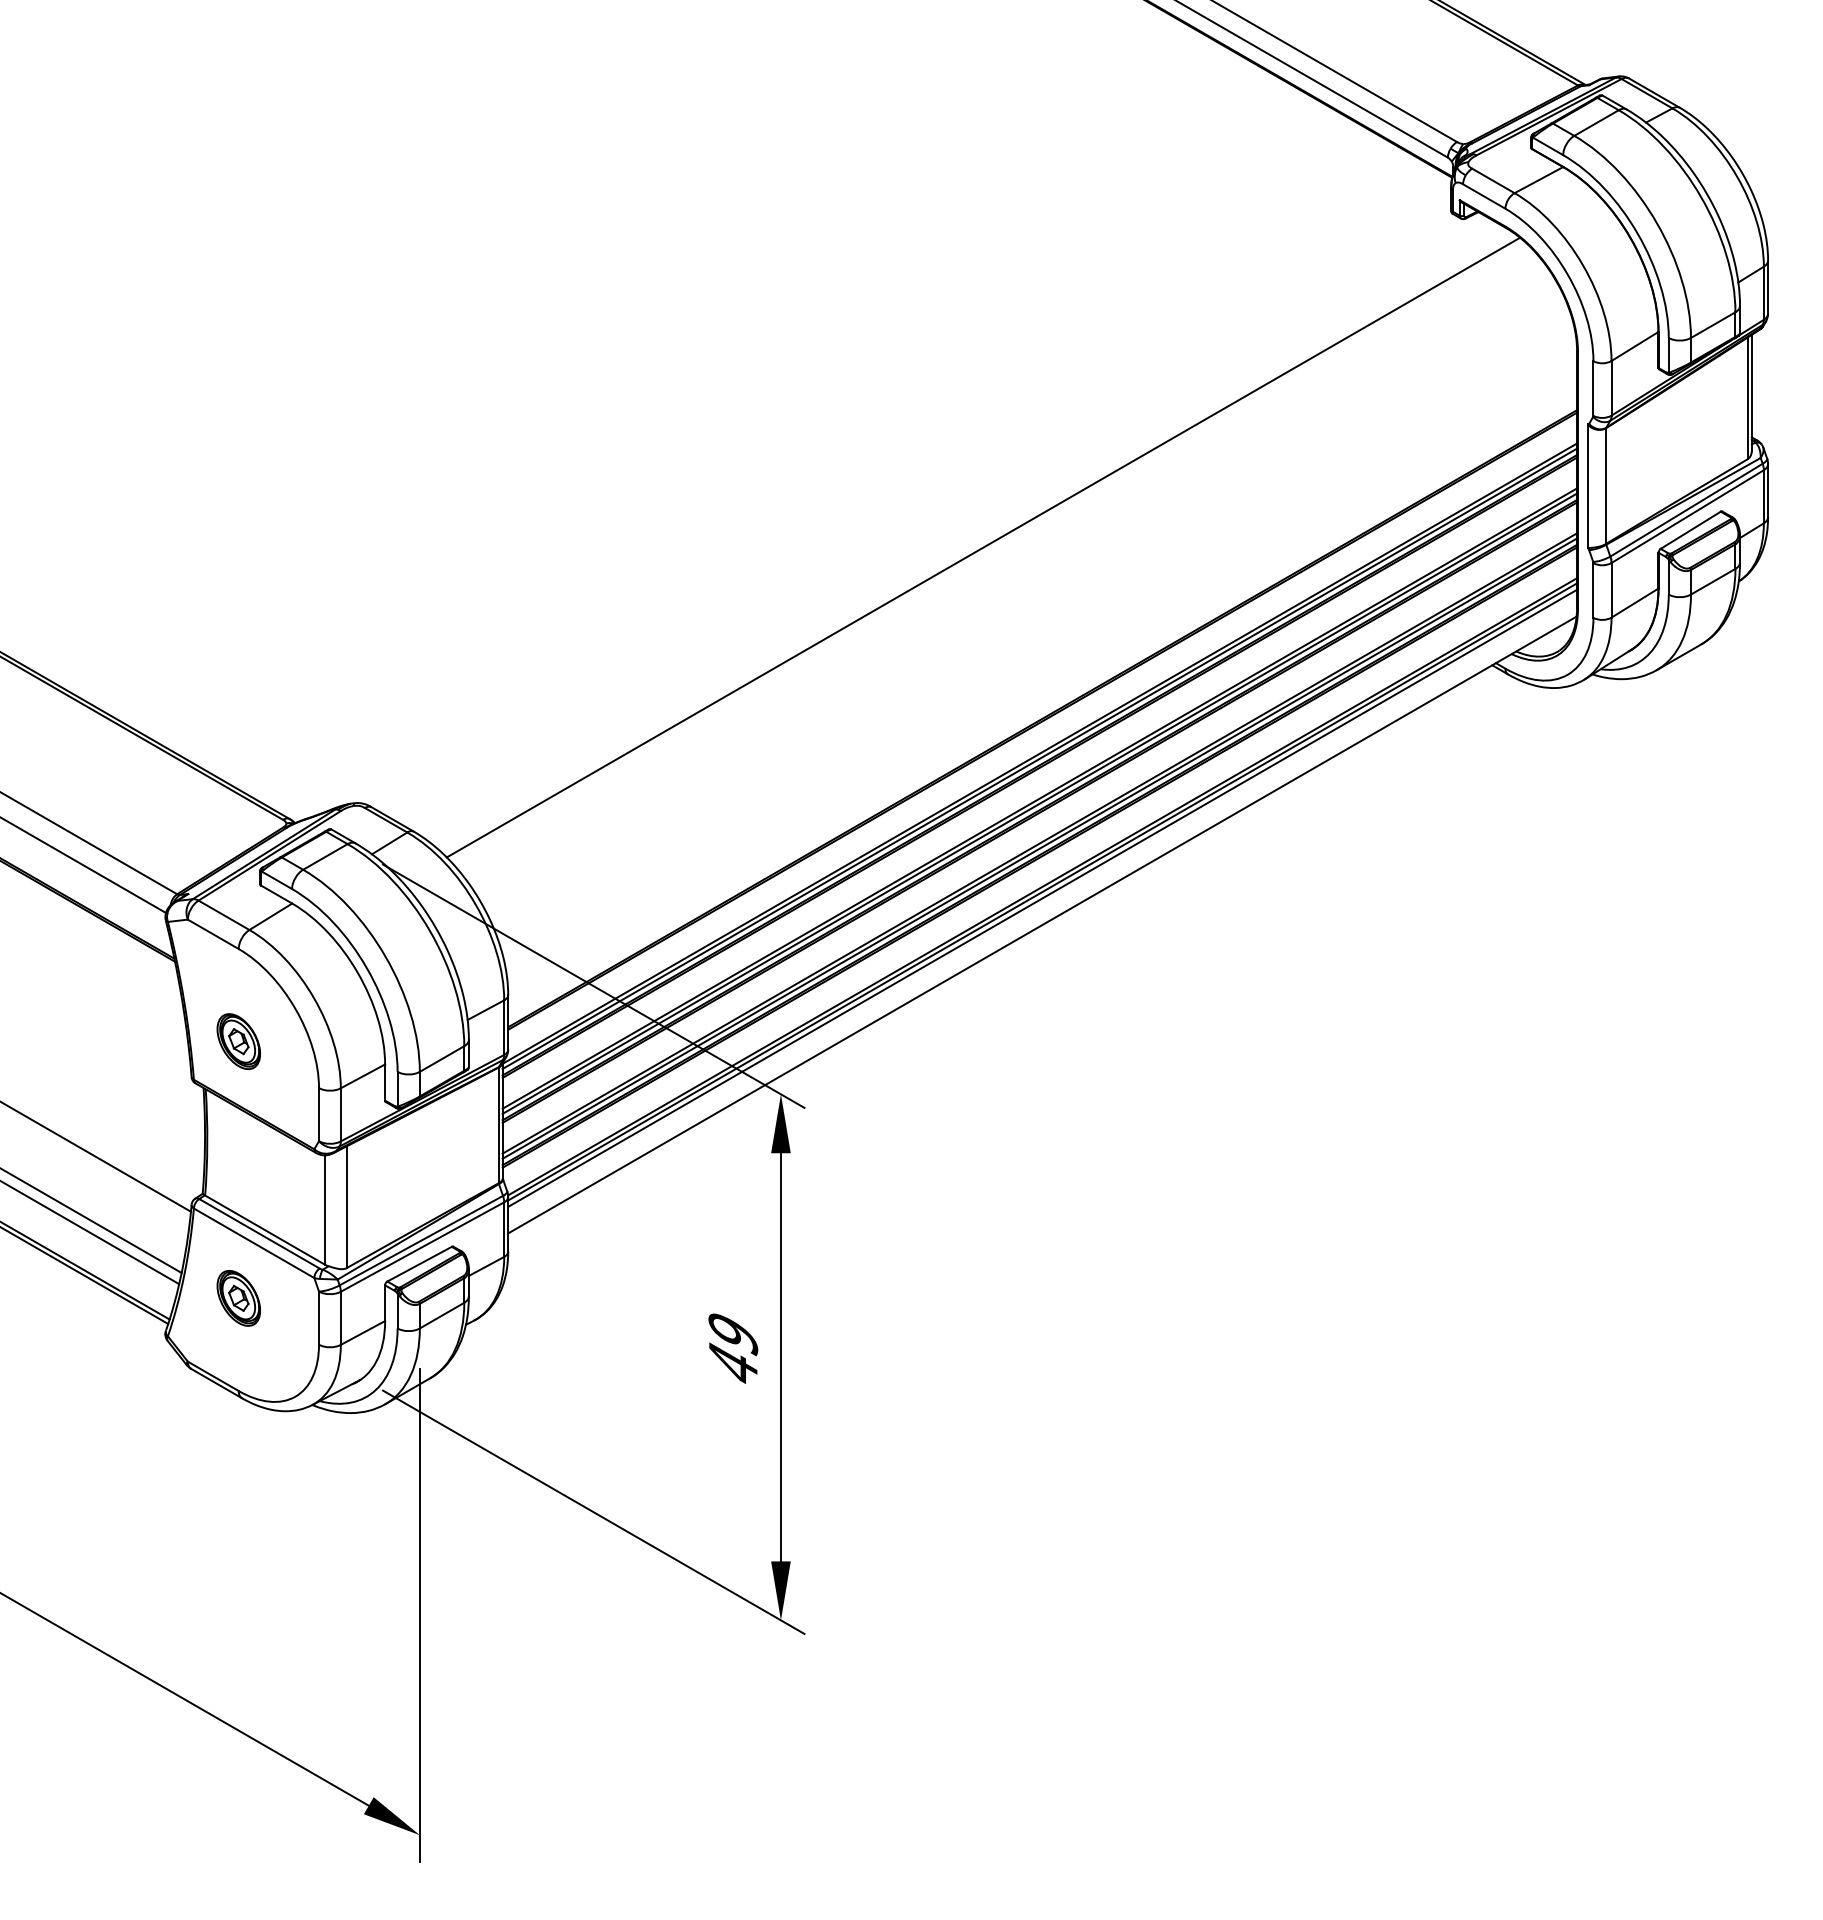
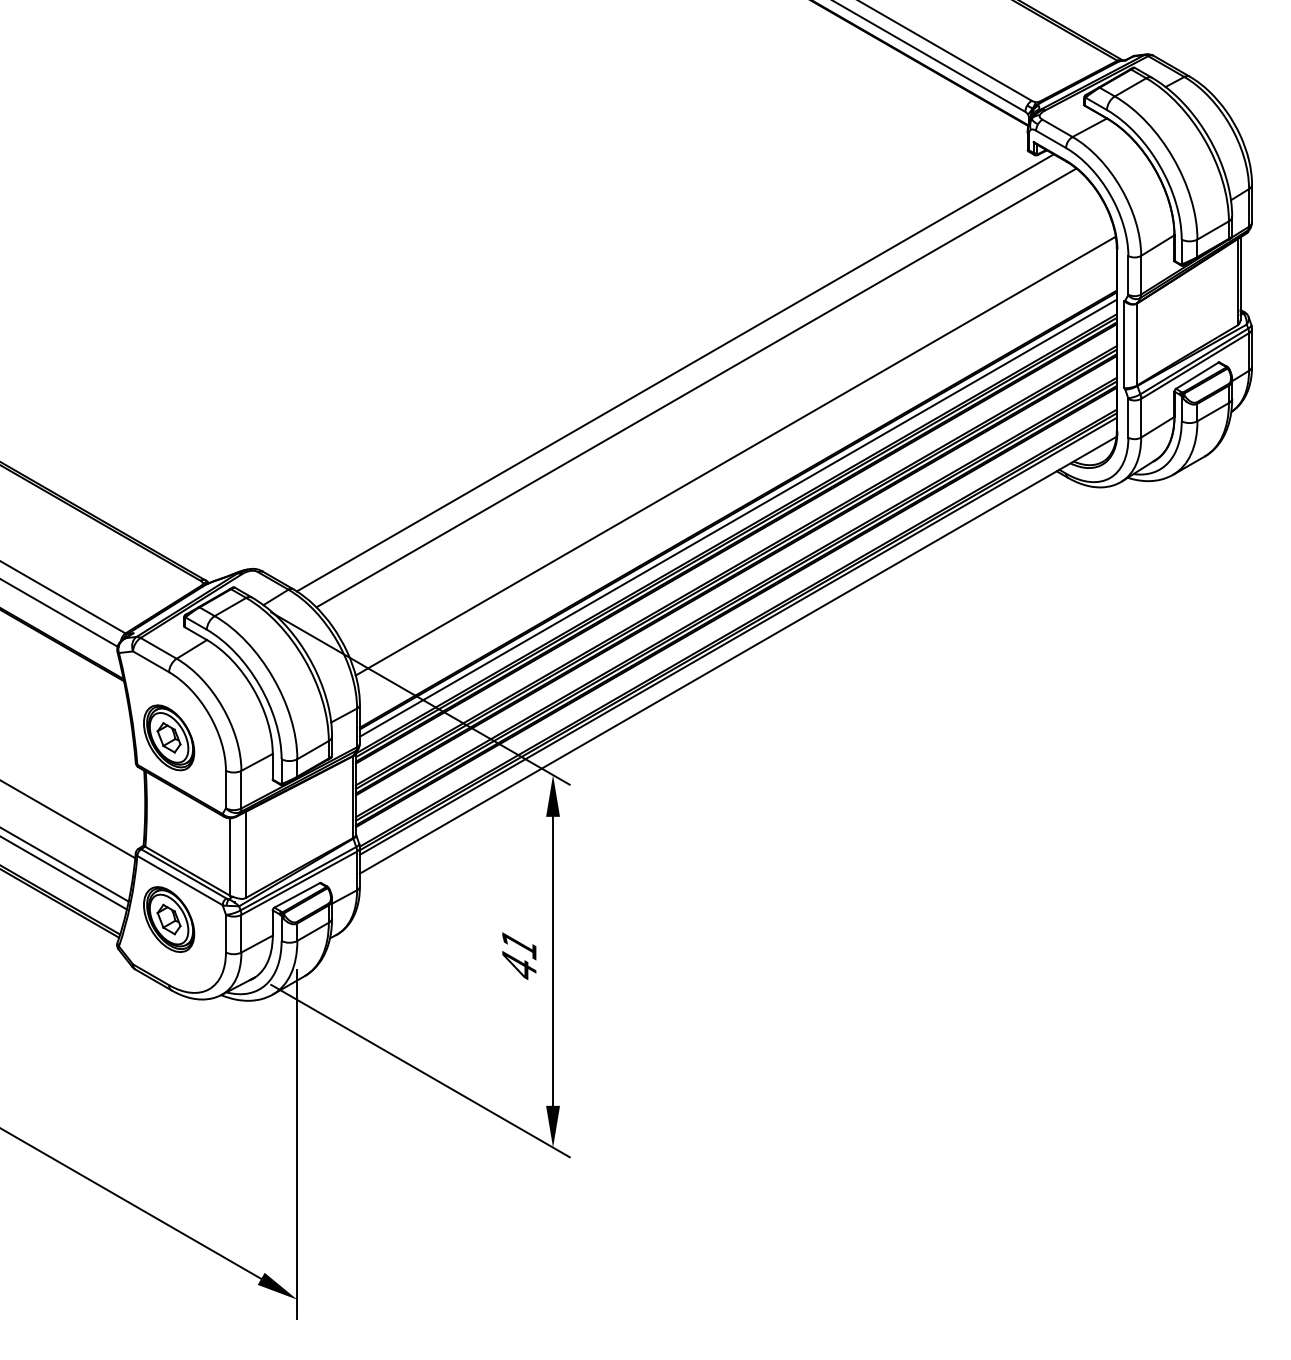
line: (953, 525) -> (675, 372), added
line: (1038, 643) -> (735, 455), added
line: (1042, 731) -> (738, 518), added
part: (238, 1041) -> (168, 737), size x1.67
part: (238, 1298) -> (168, 919), size x1.67
text: (733, 1334) -> (519, 945), 49 -> 41

